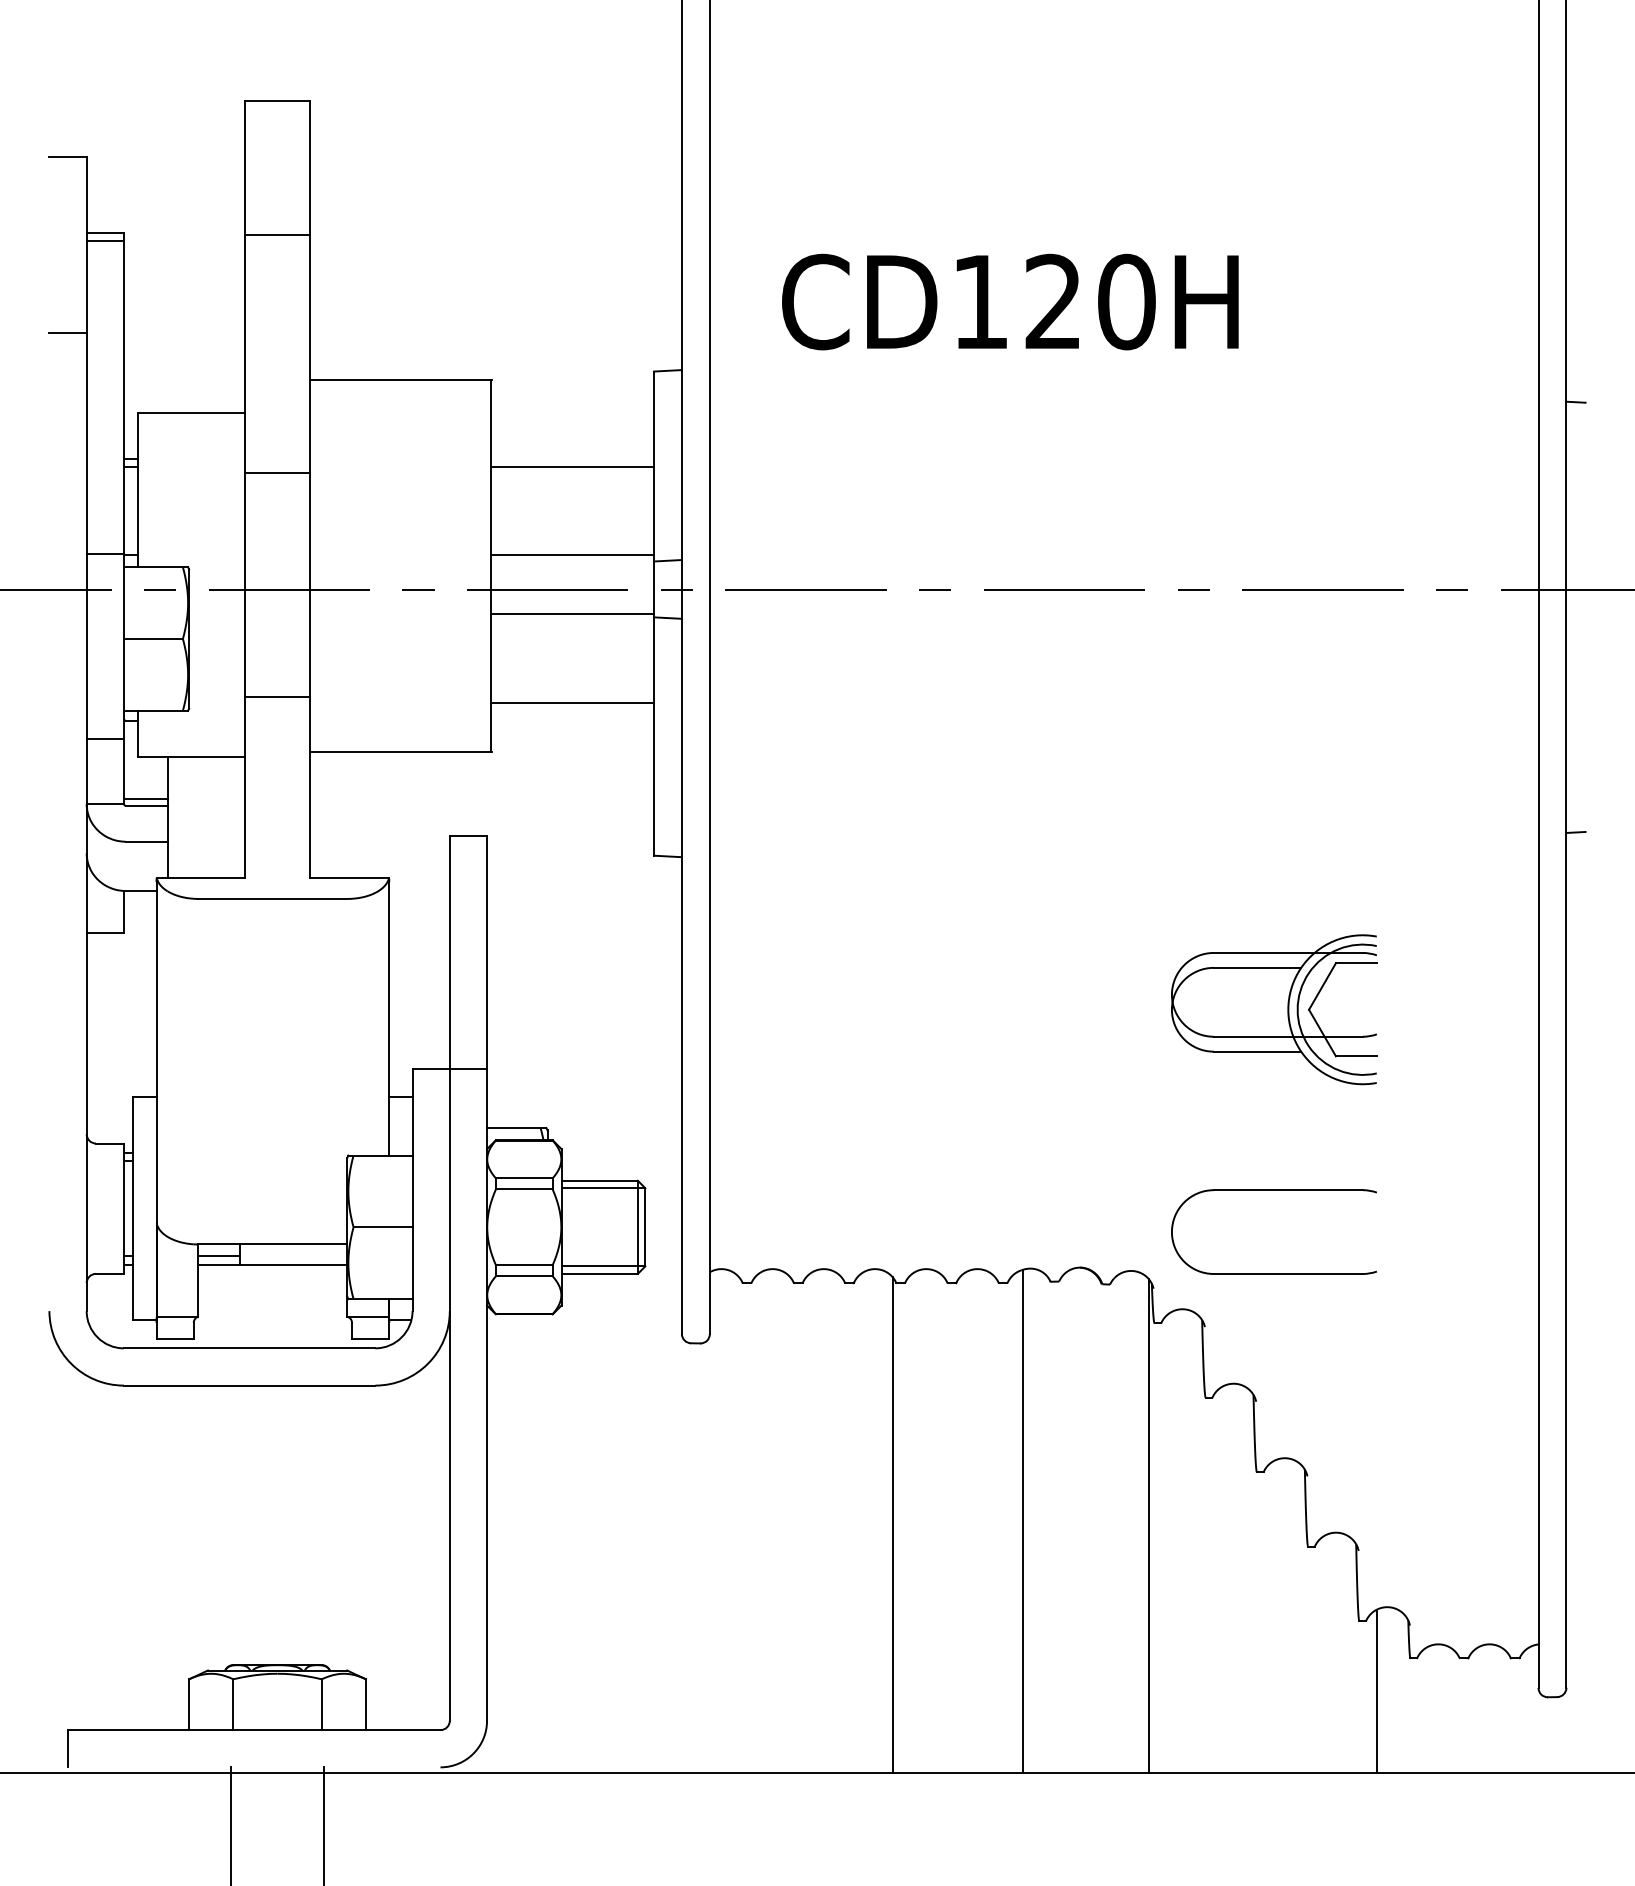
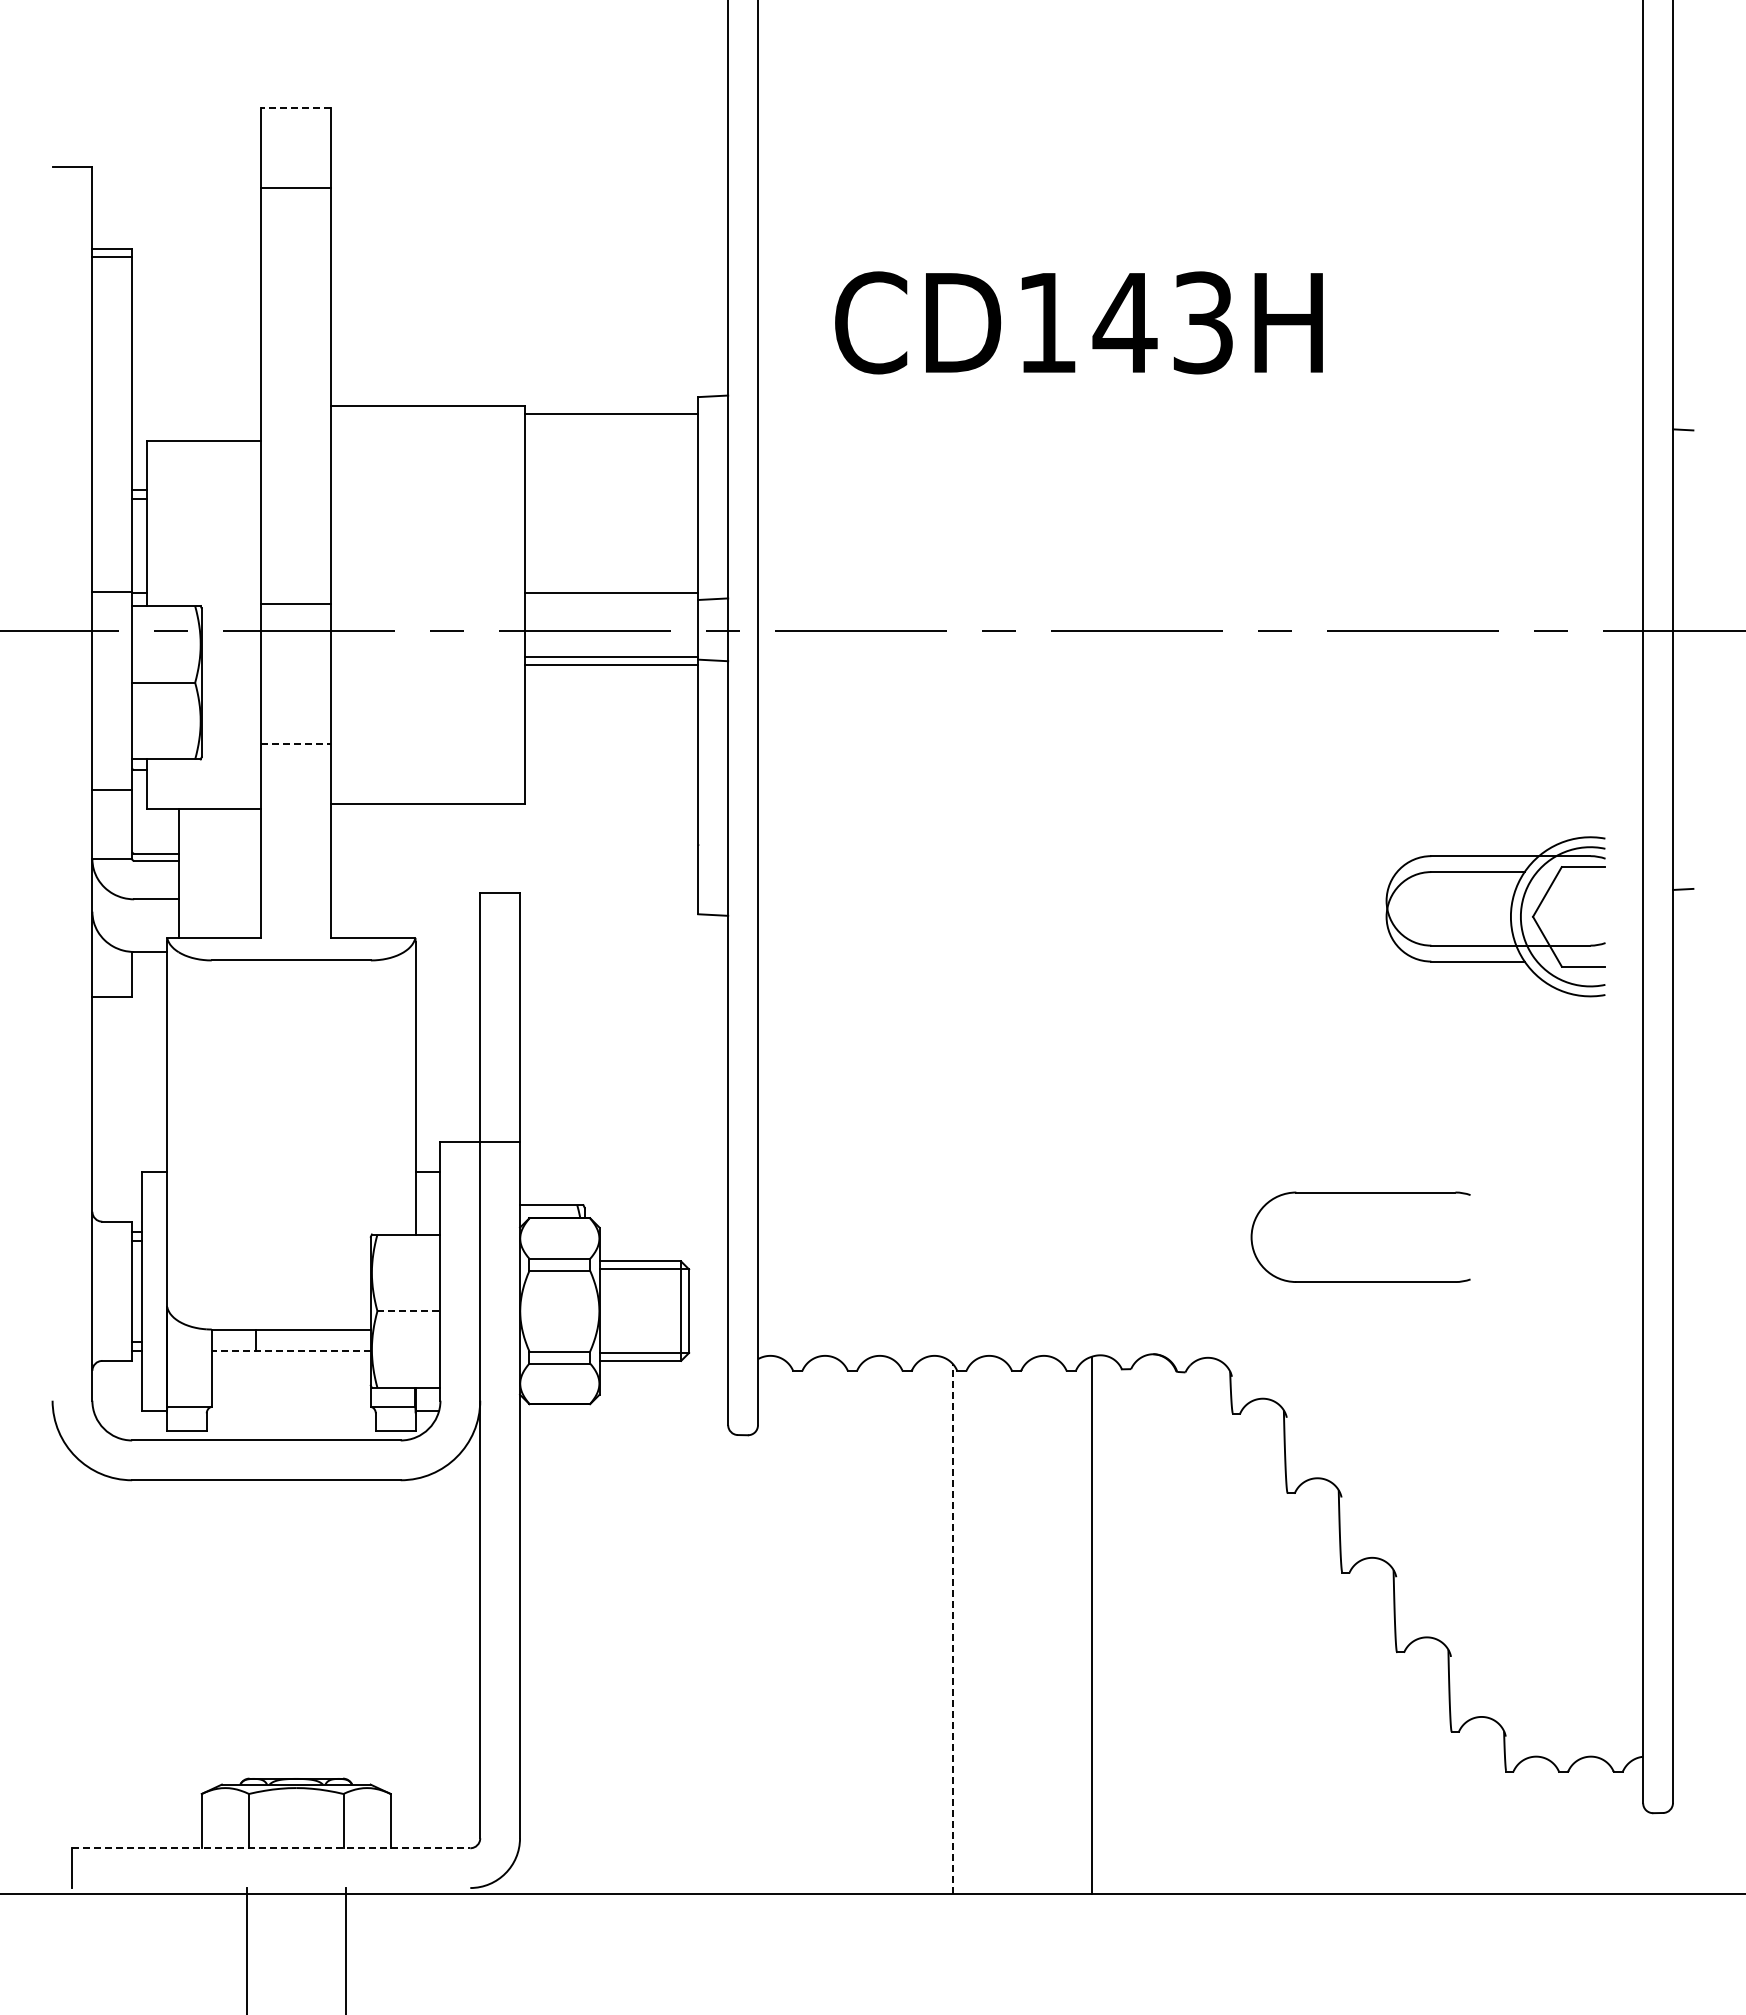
line: (277, 100) -> (296, 107), solid -> dashed
line: (277, 235) -> (296, 188), moved
text: (1089, 301) -> (1163, 322), CD120H -> CD143H
line: (68, 333) -> (72, 356), removed
line: (572, 466) -> (611, 413), moved
line: (277, 473) -> (296, 603), moved
line: (277, 696) -> (296, 744), solid -> dashed
line: (572, 703) -> (611, 665), moved
part: (1273, 1009) -> (1495, 916), moved
part: (1273, 1191) -> (1360, 1193), moved
line: (382, 1227) -> (408, 1311), solid -> dashed
line: (218, 1256) -> (233, 1342), removed
line: (273, 1264) -> (291, 1350), solid -> dashed
line: (892, 1525) -> (953, 1629), solid -> dashed
line: (1148, 1525) -> (1226, 1629), removed
line: (1376, 1691) -> (1470, 1806), removed
line: (254, 1730) -> (271, 1848), solid -> dashed

